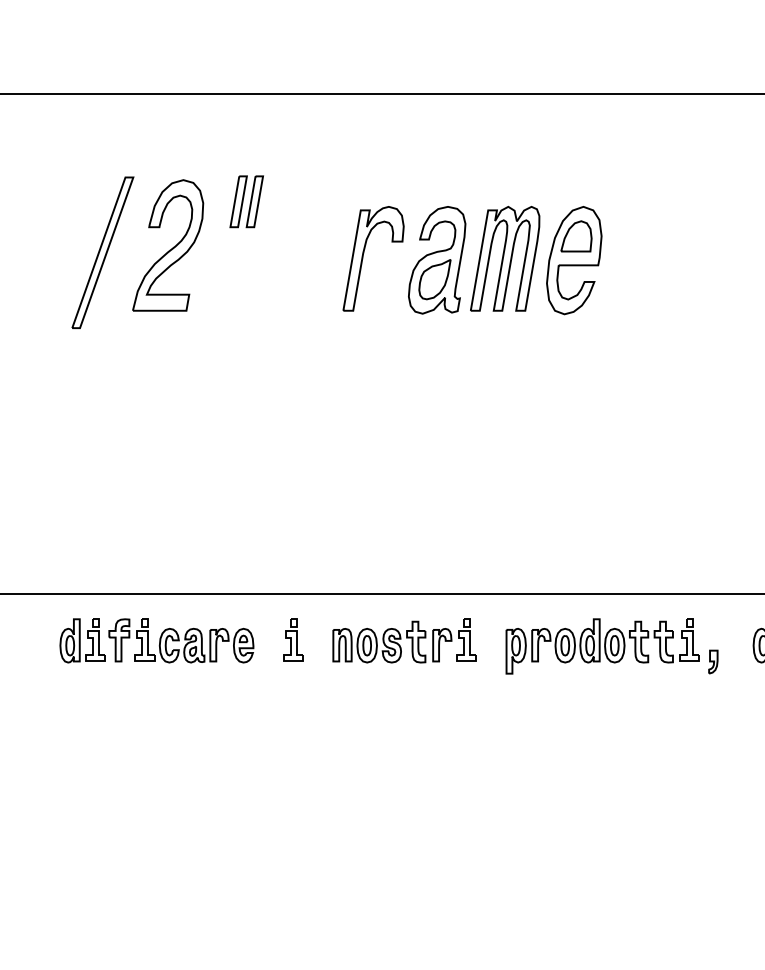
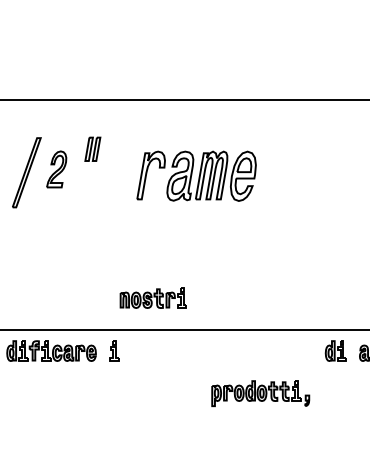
part: (167, 245) -> (56, 169), size x0.6
part: (402, 639) -> (152, 297), moved
part: (611, 646) -> (260, 393), moved

